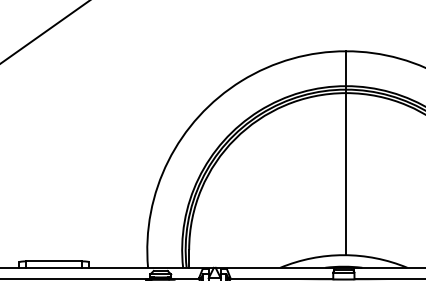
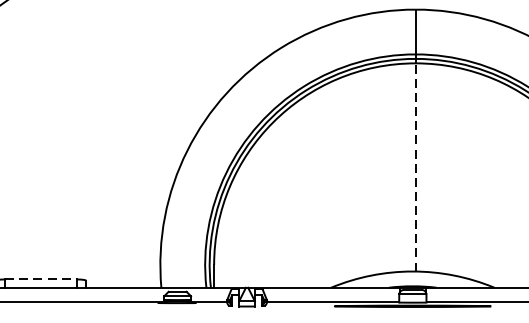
line: (346, 173) -> (416, 166), solid -> dashed
line: (54, 261) -> (41, 279), solid -> dashed

